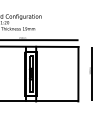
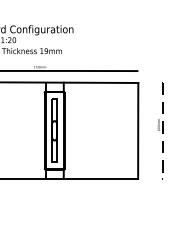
line: (92, 74) -> (163, 131), solid -> dashed

